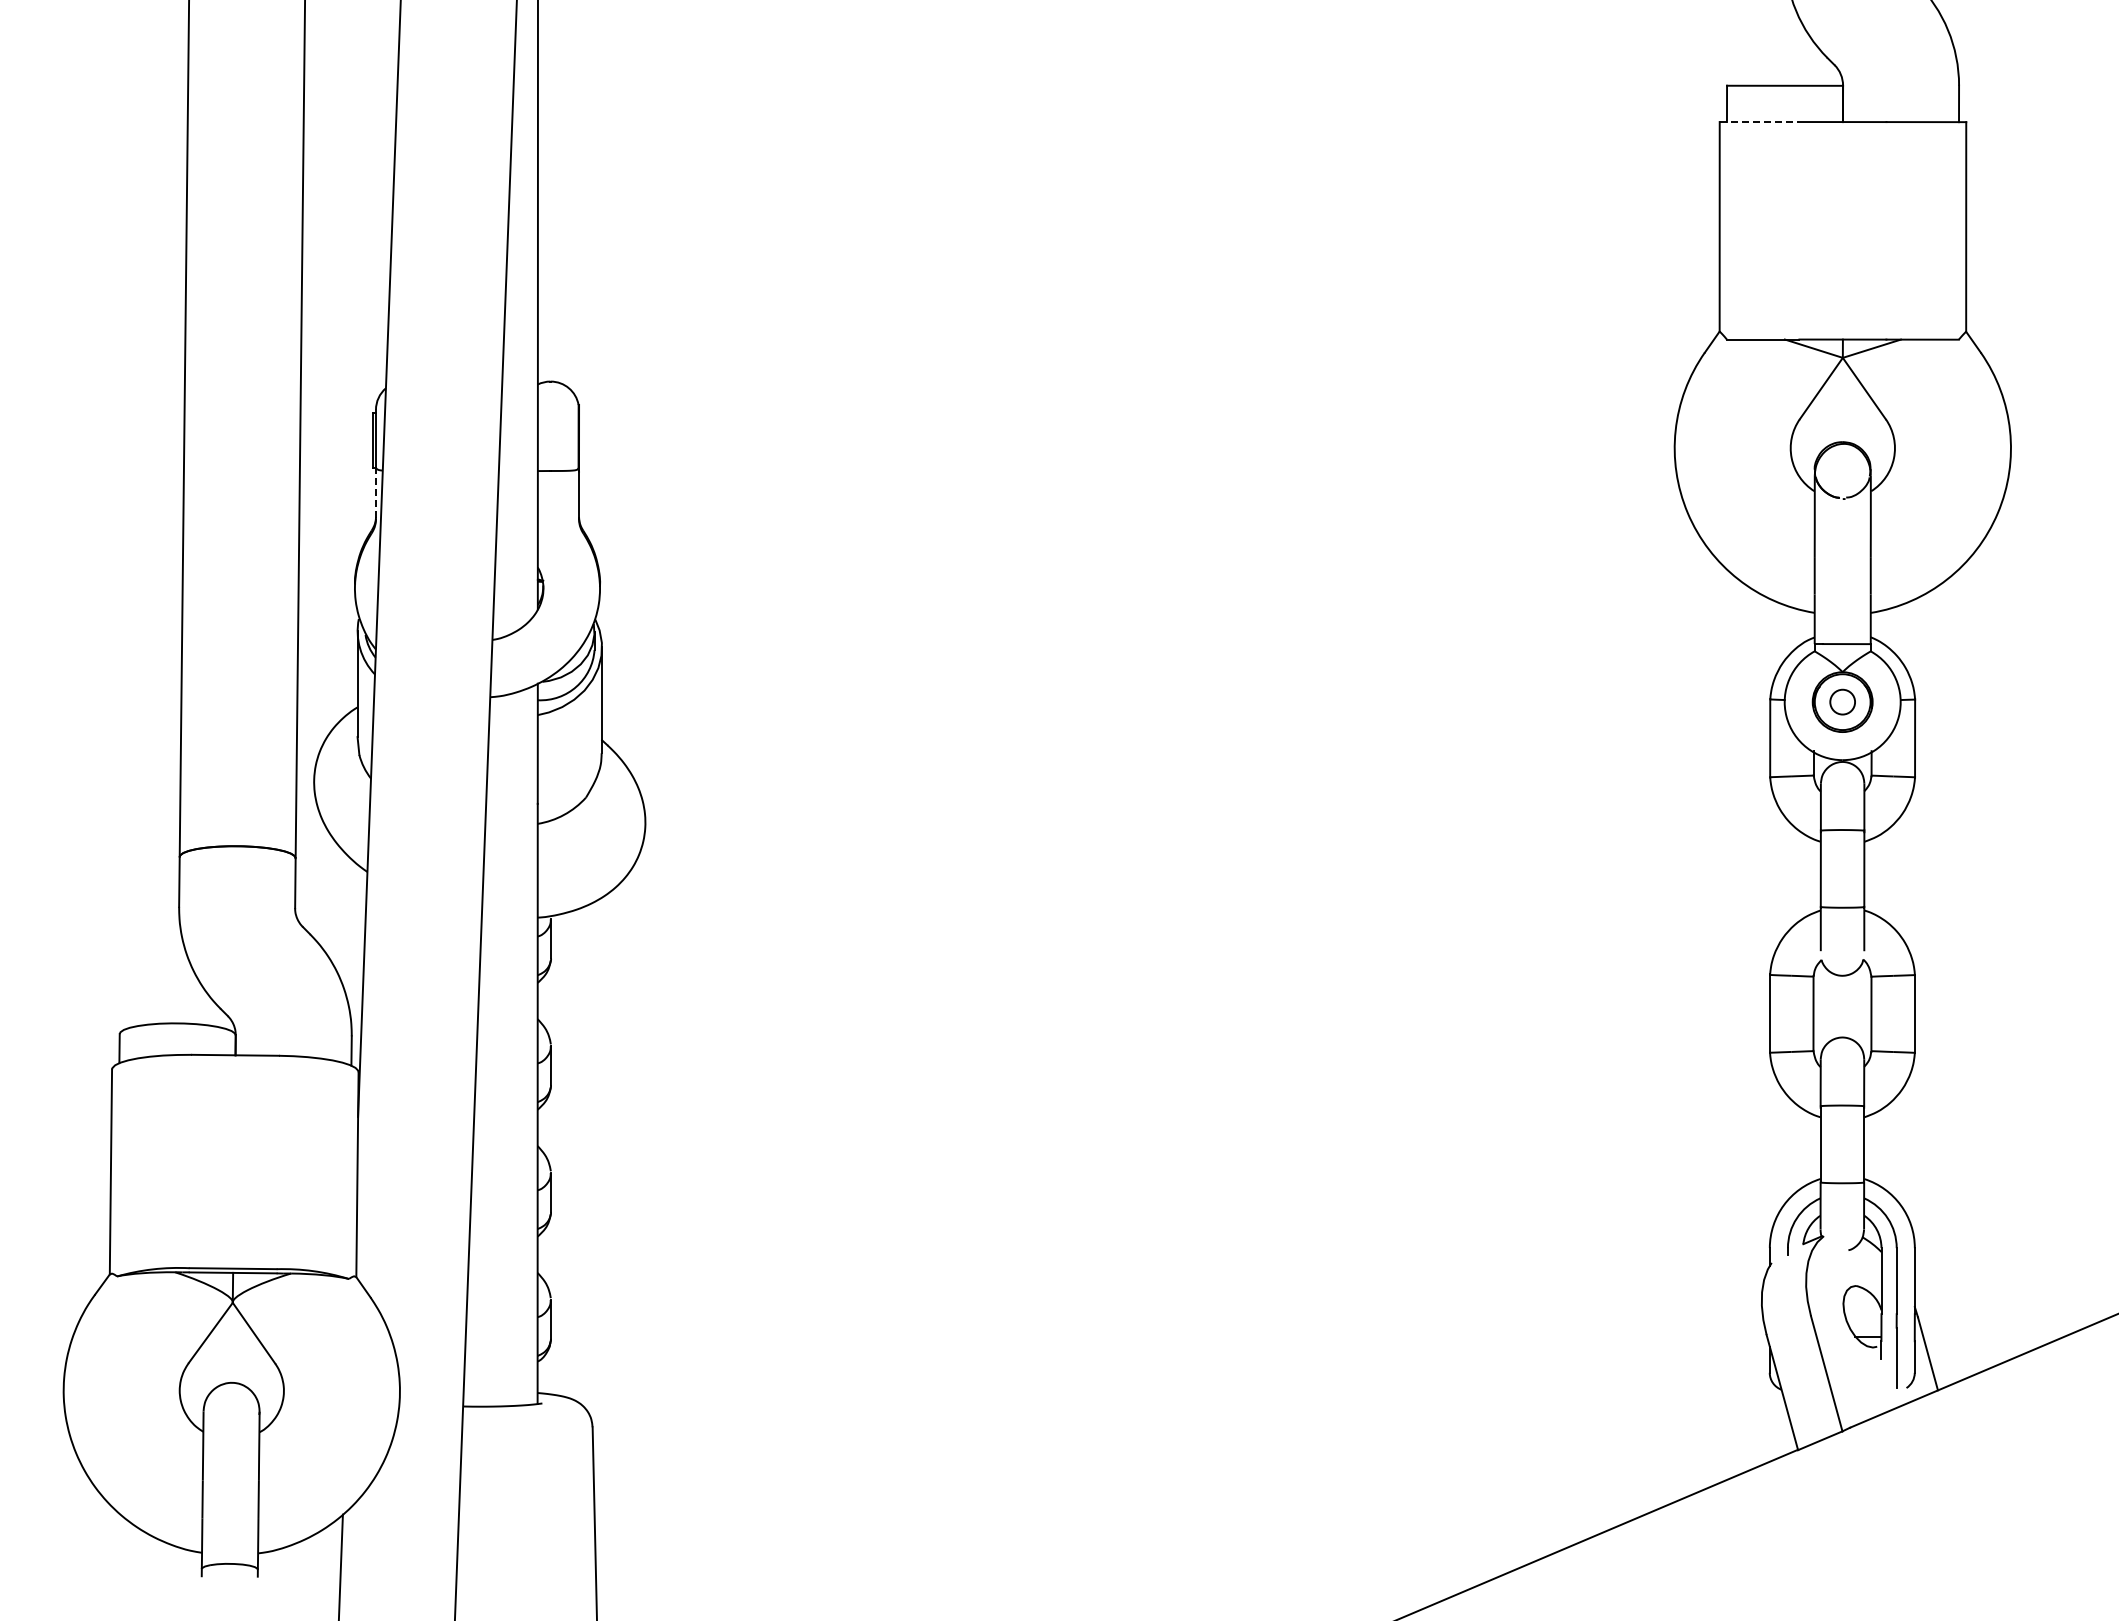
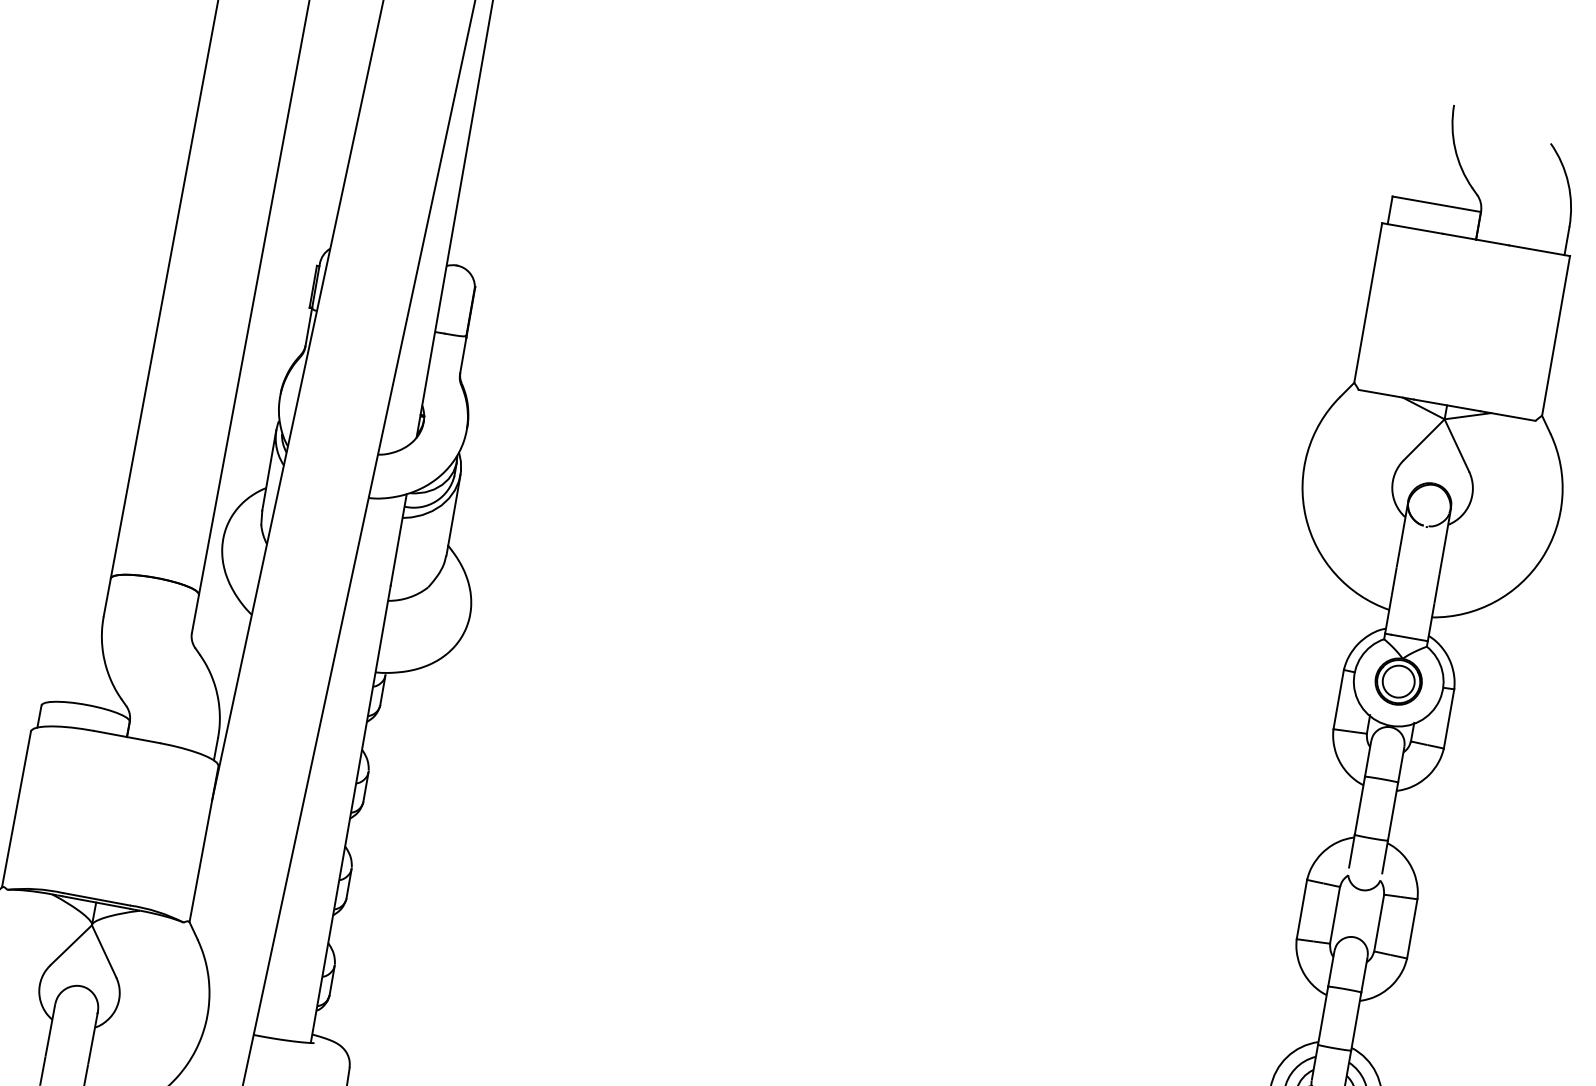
line: (1759, 122) -> (1412, 228), dashed -> solid
line: (375, 493) -> (308, 327), dashed -> solid
circle: (1842, 701) -> (1398, 681), size x1.67

